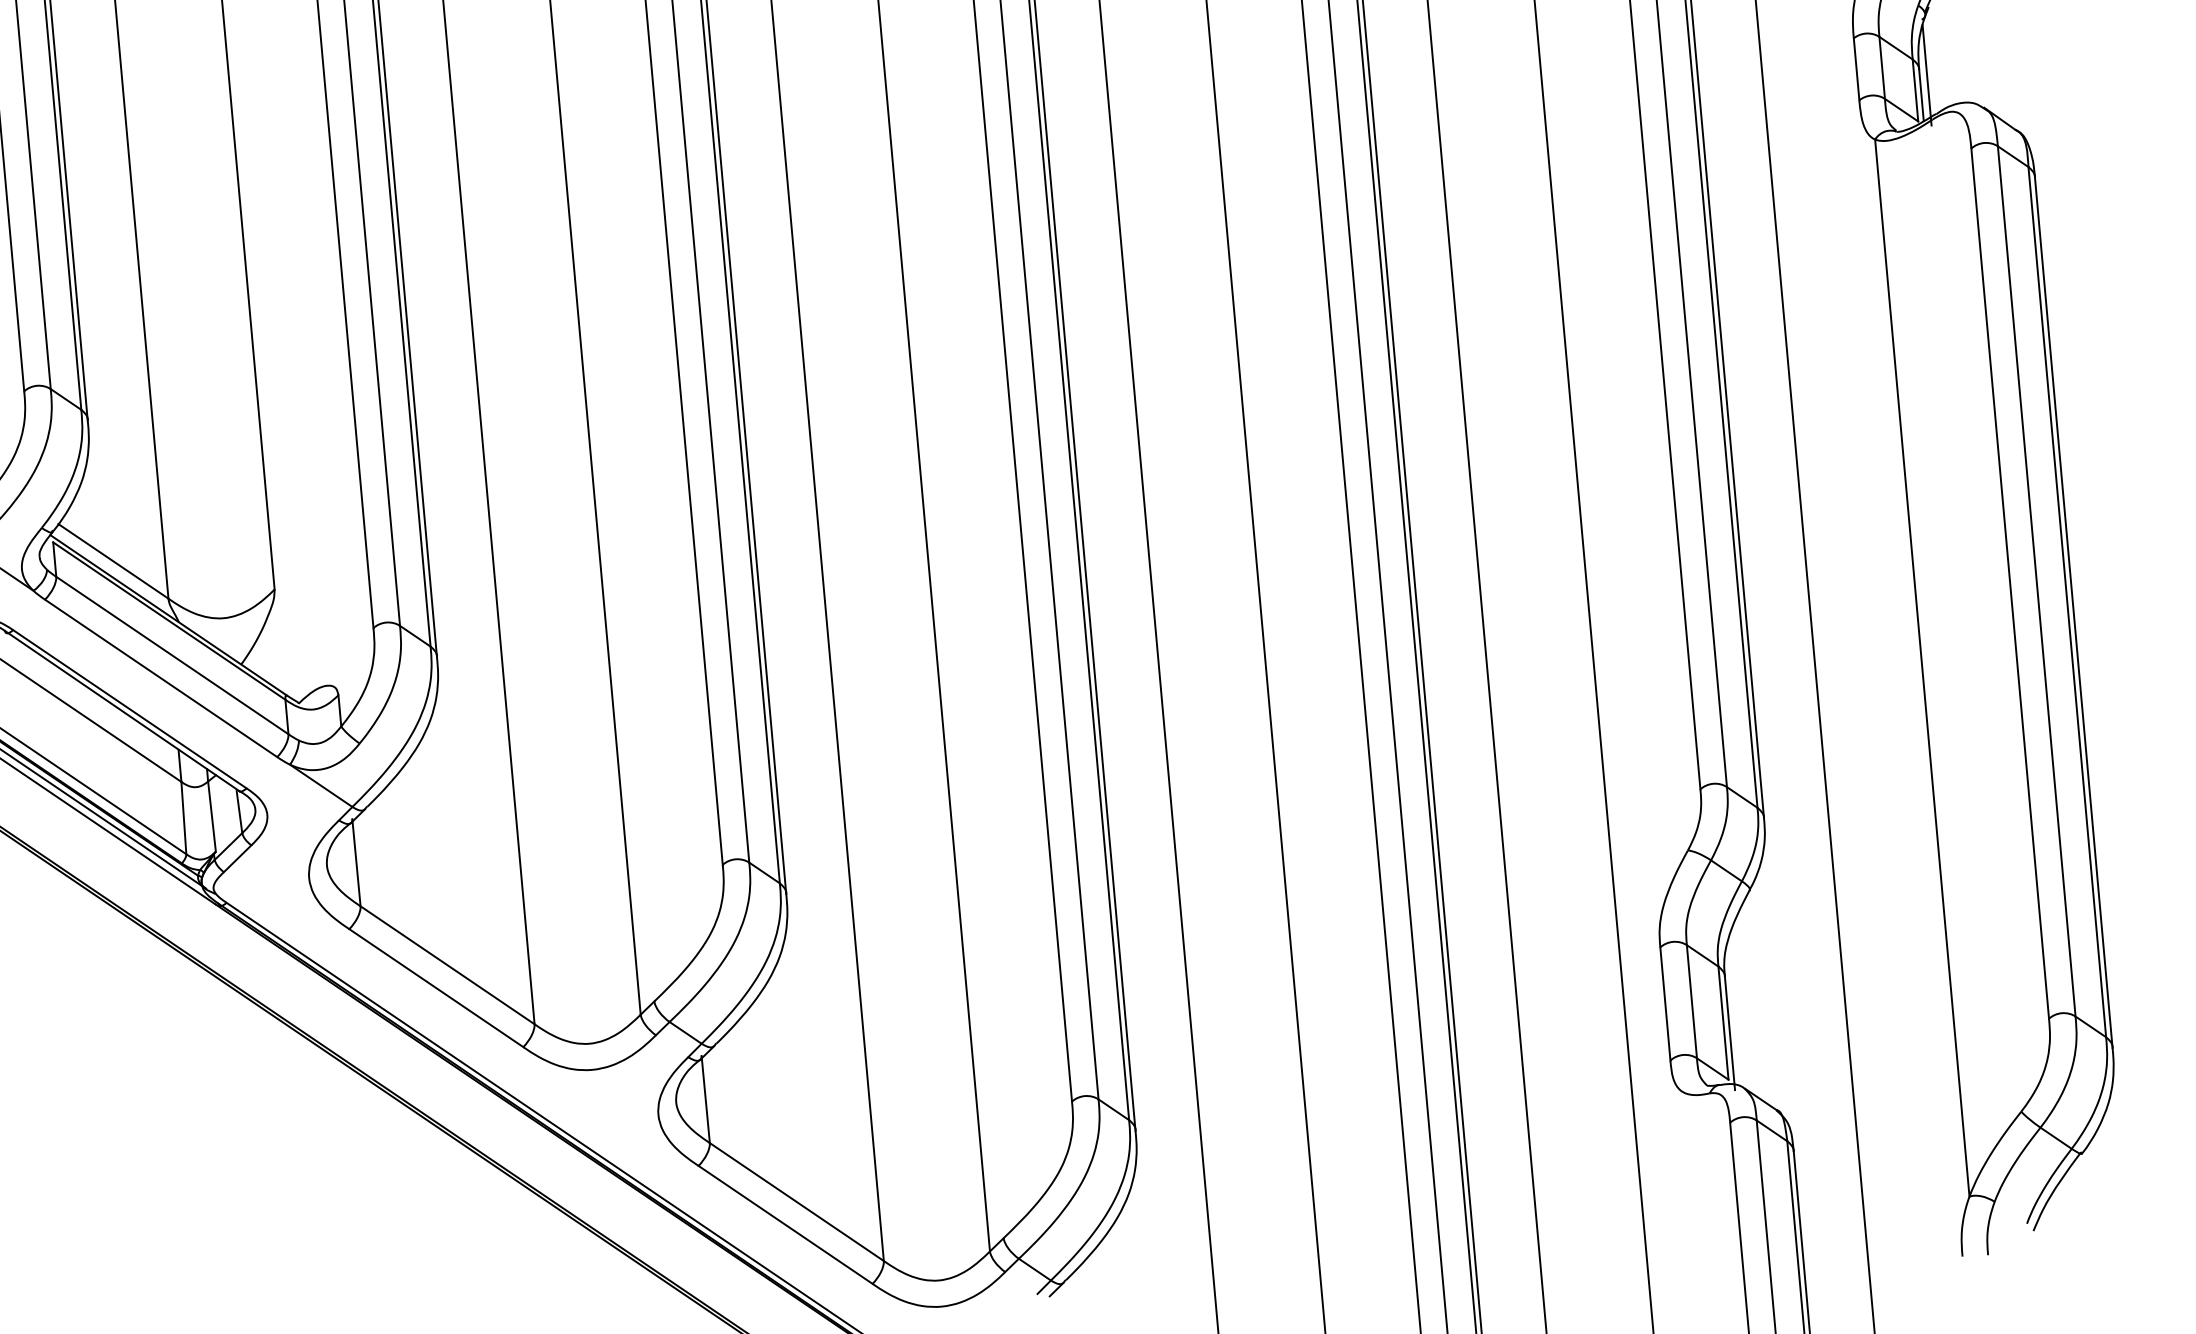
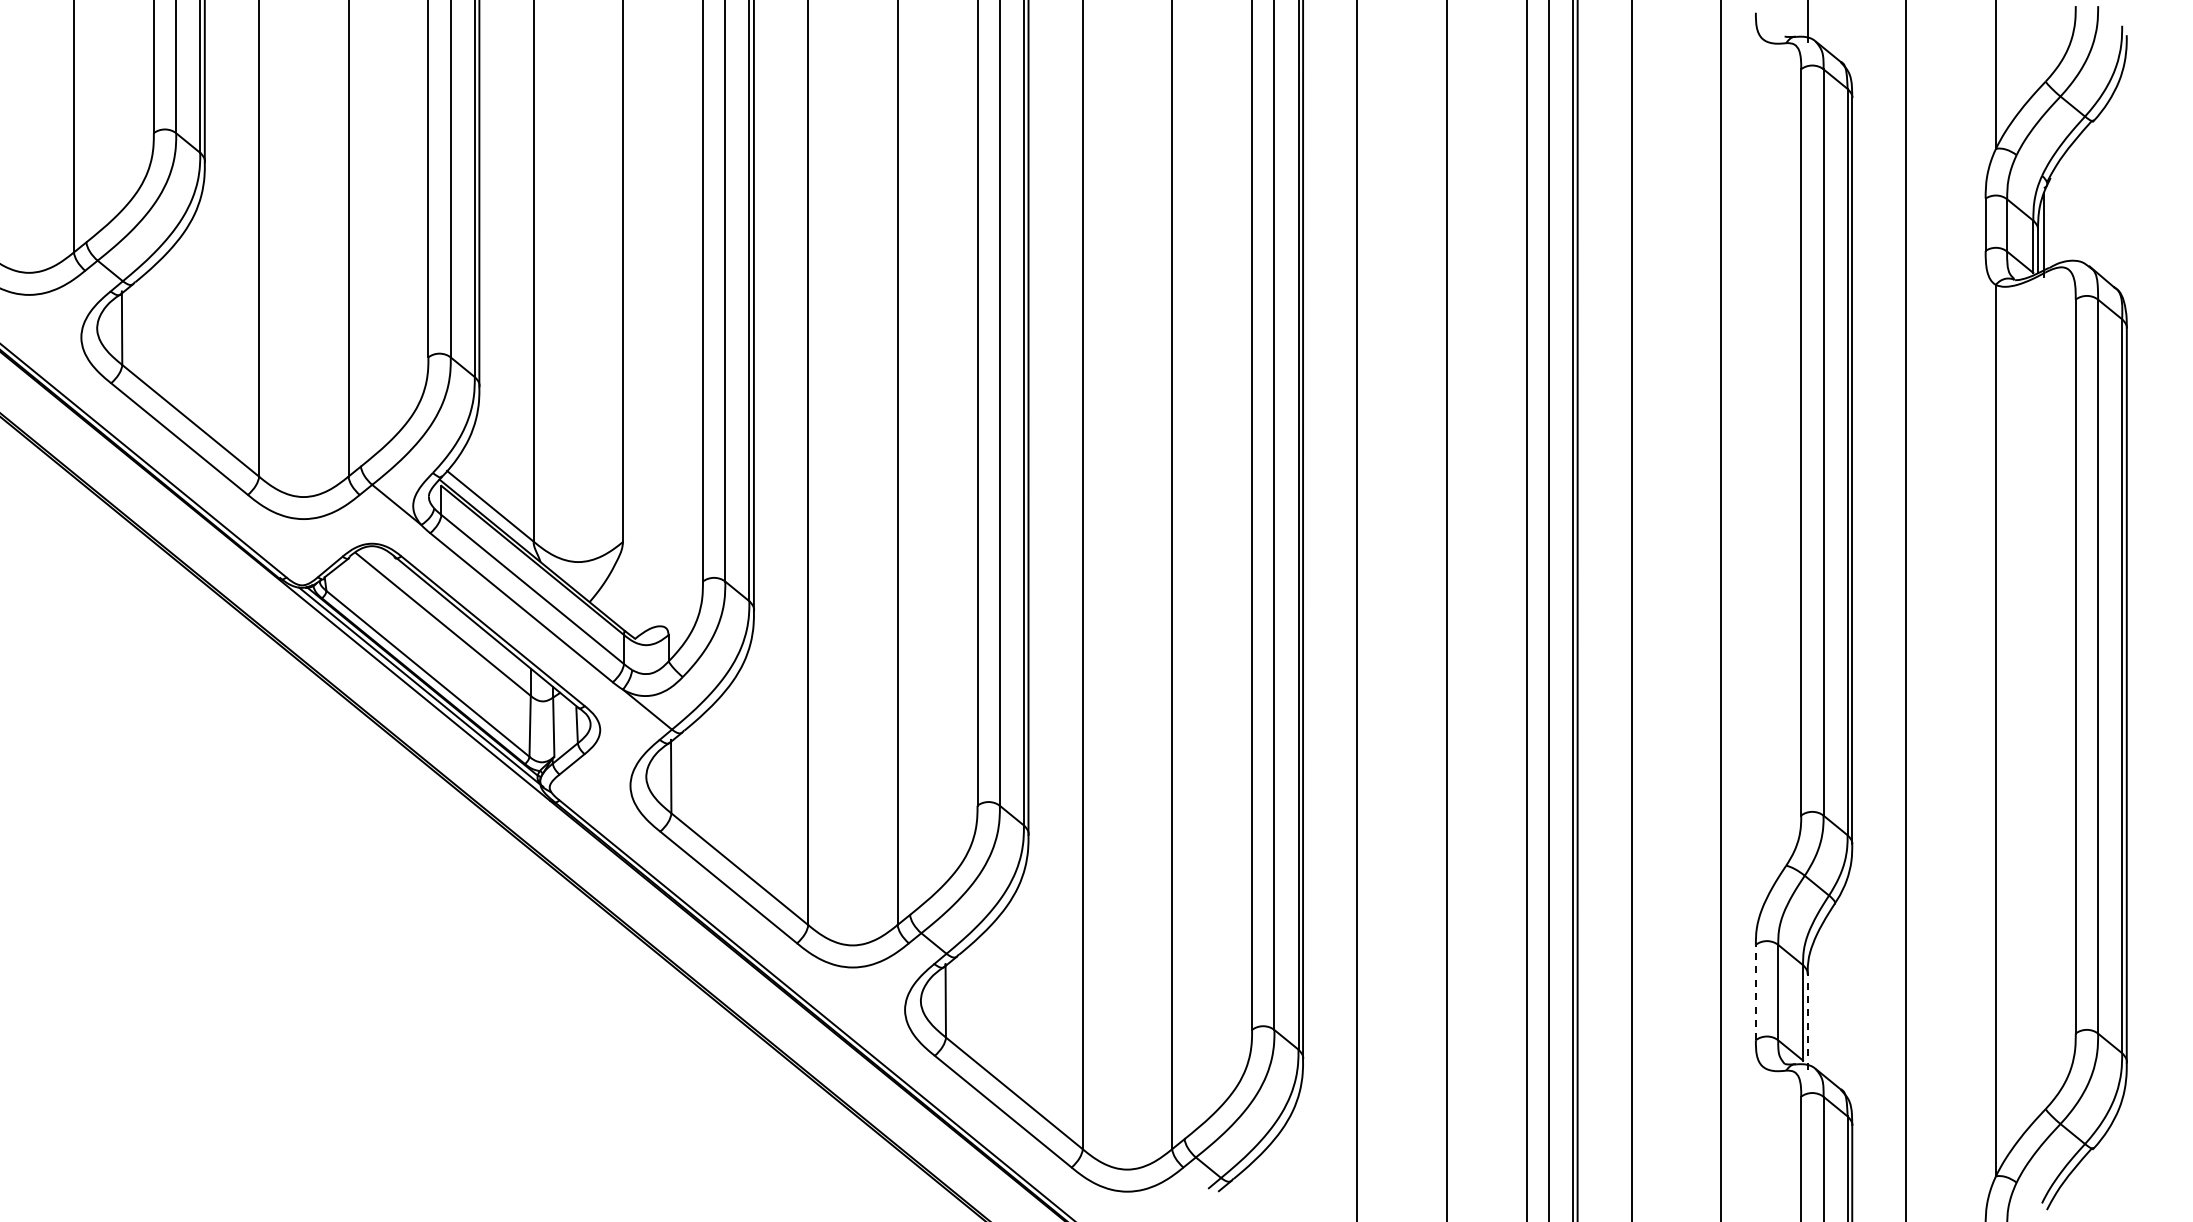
line: (1664, 1004) -> (1755, 992), solid -> dashed
line: (1729, 1034) -> (1807, 1022), solid -> dashed

